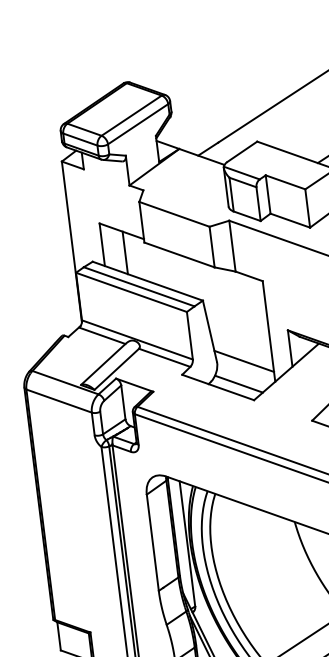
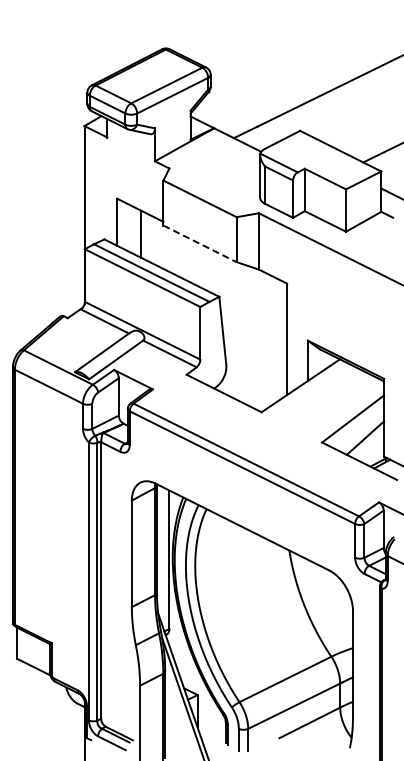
line: (179, 254) -> (200, 243), solid -> dashed
line: (244, 361) -> (256, 368), removed
line: (239, 383) -> (247, 392), removed

